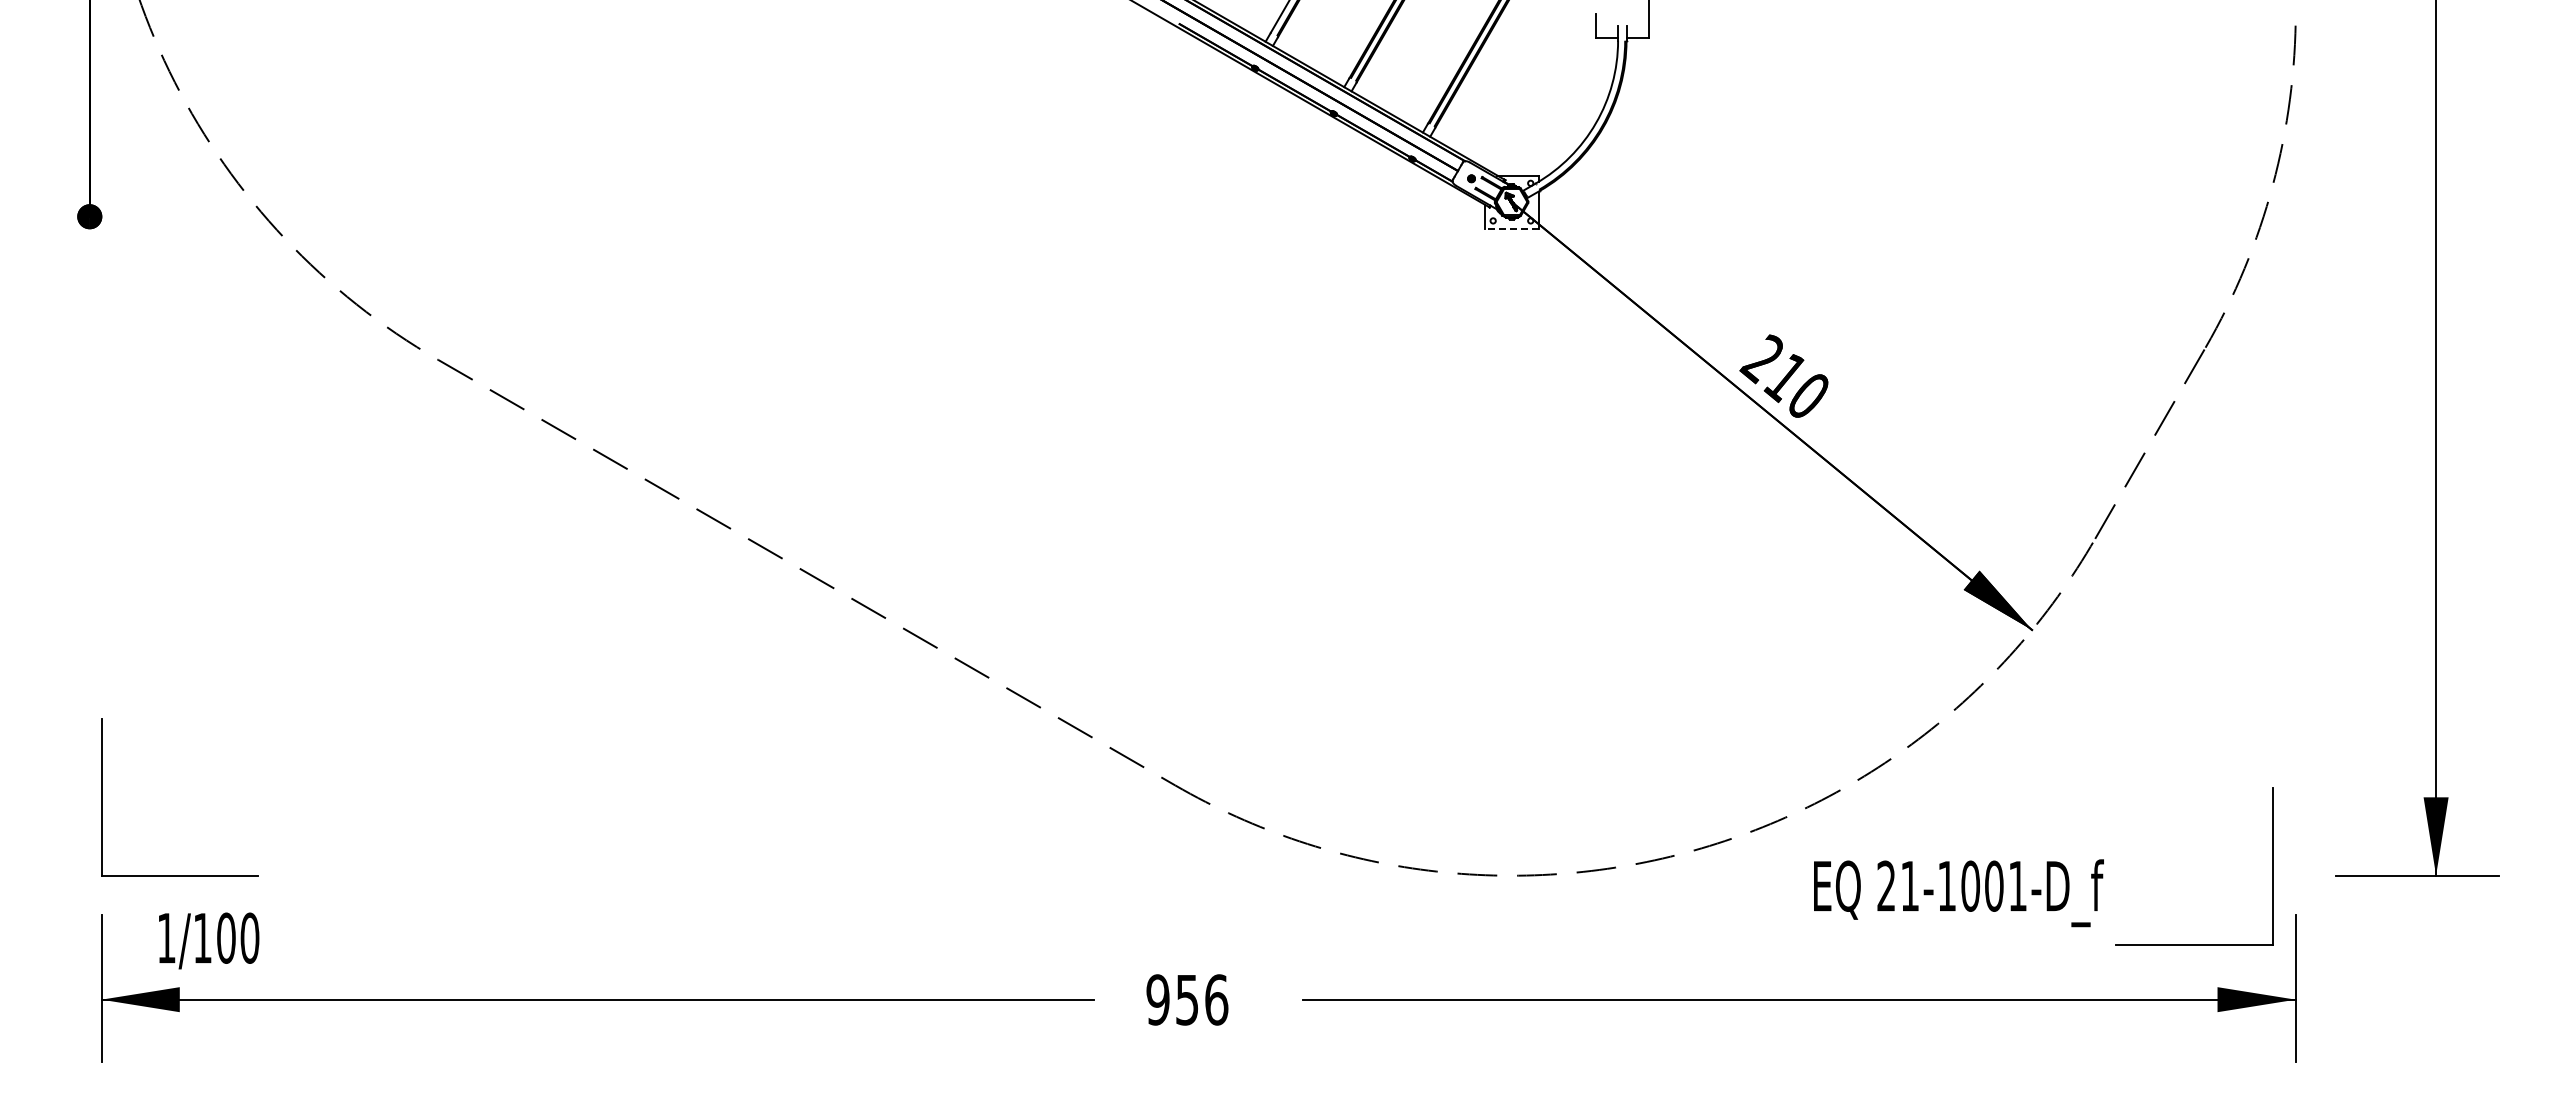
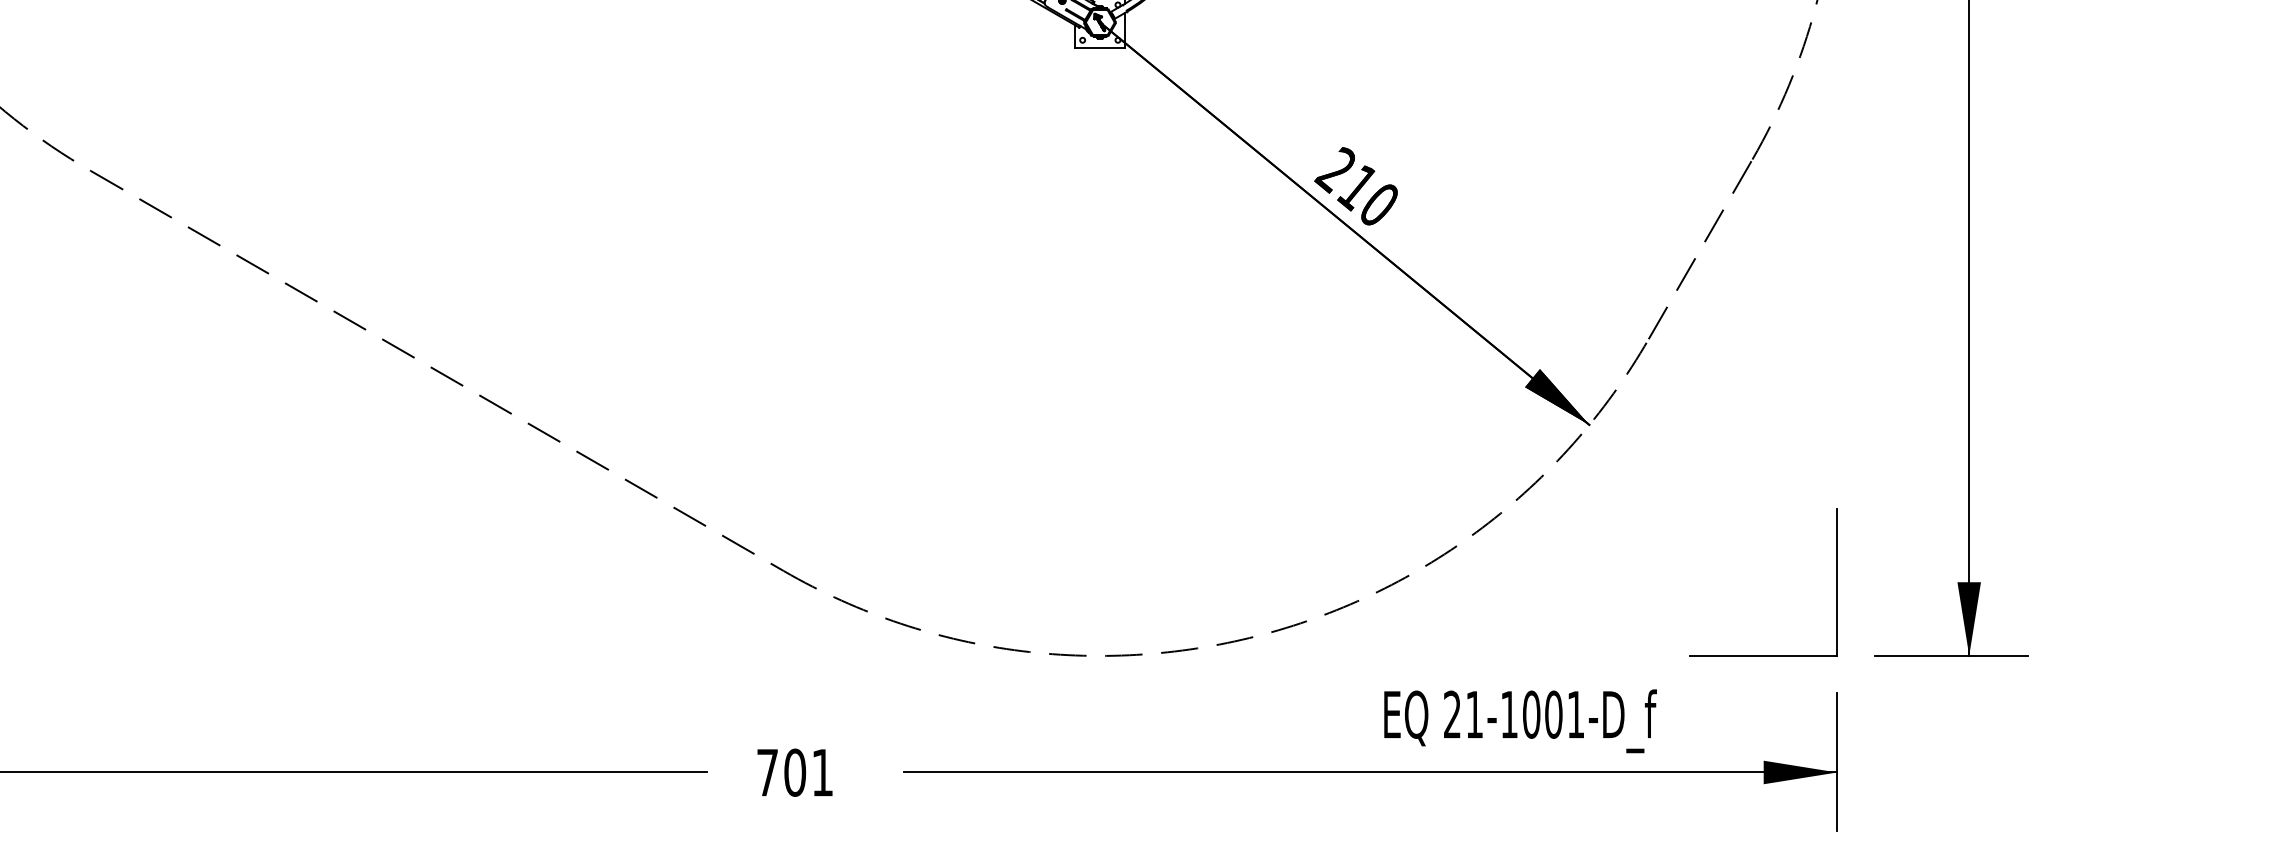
line: (1511, 228) -> (1099, 47), dashed -> solid
part: (2272, 866) -> (1837, 582), moved
text: (1958, 893) -> (1520, 721), moved
text: (1187, 999) -> (795, 772), 956 -> 701

